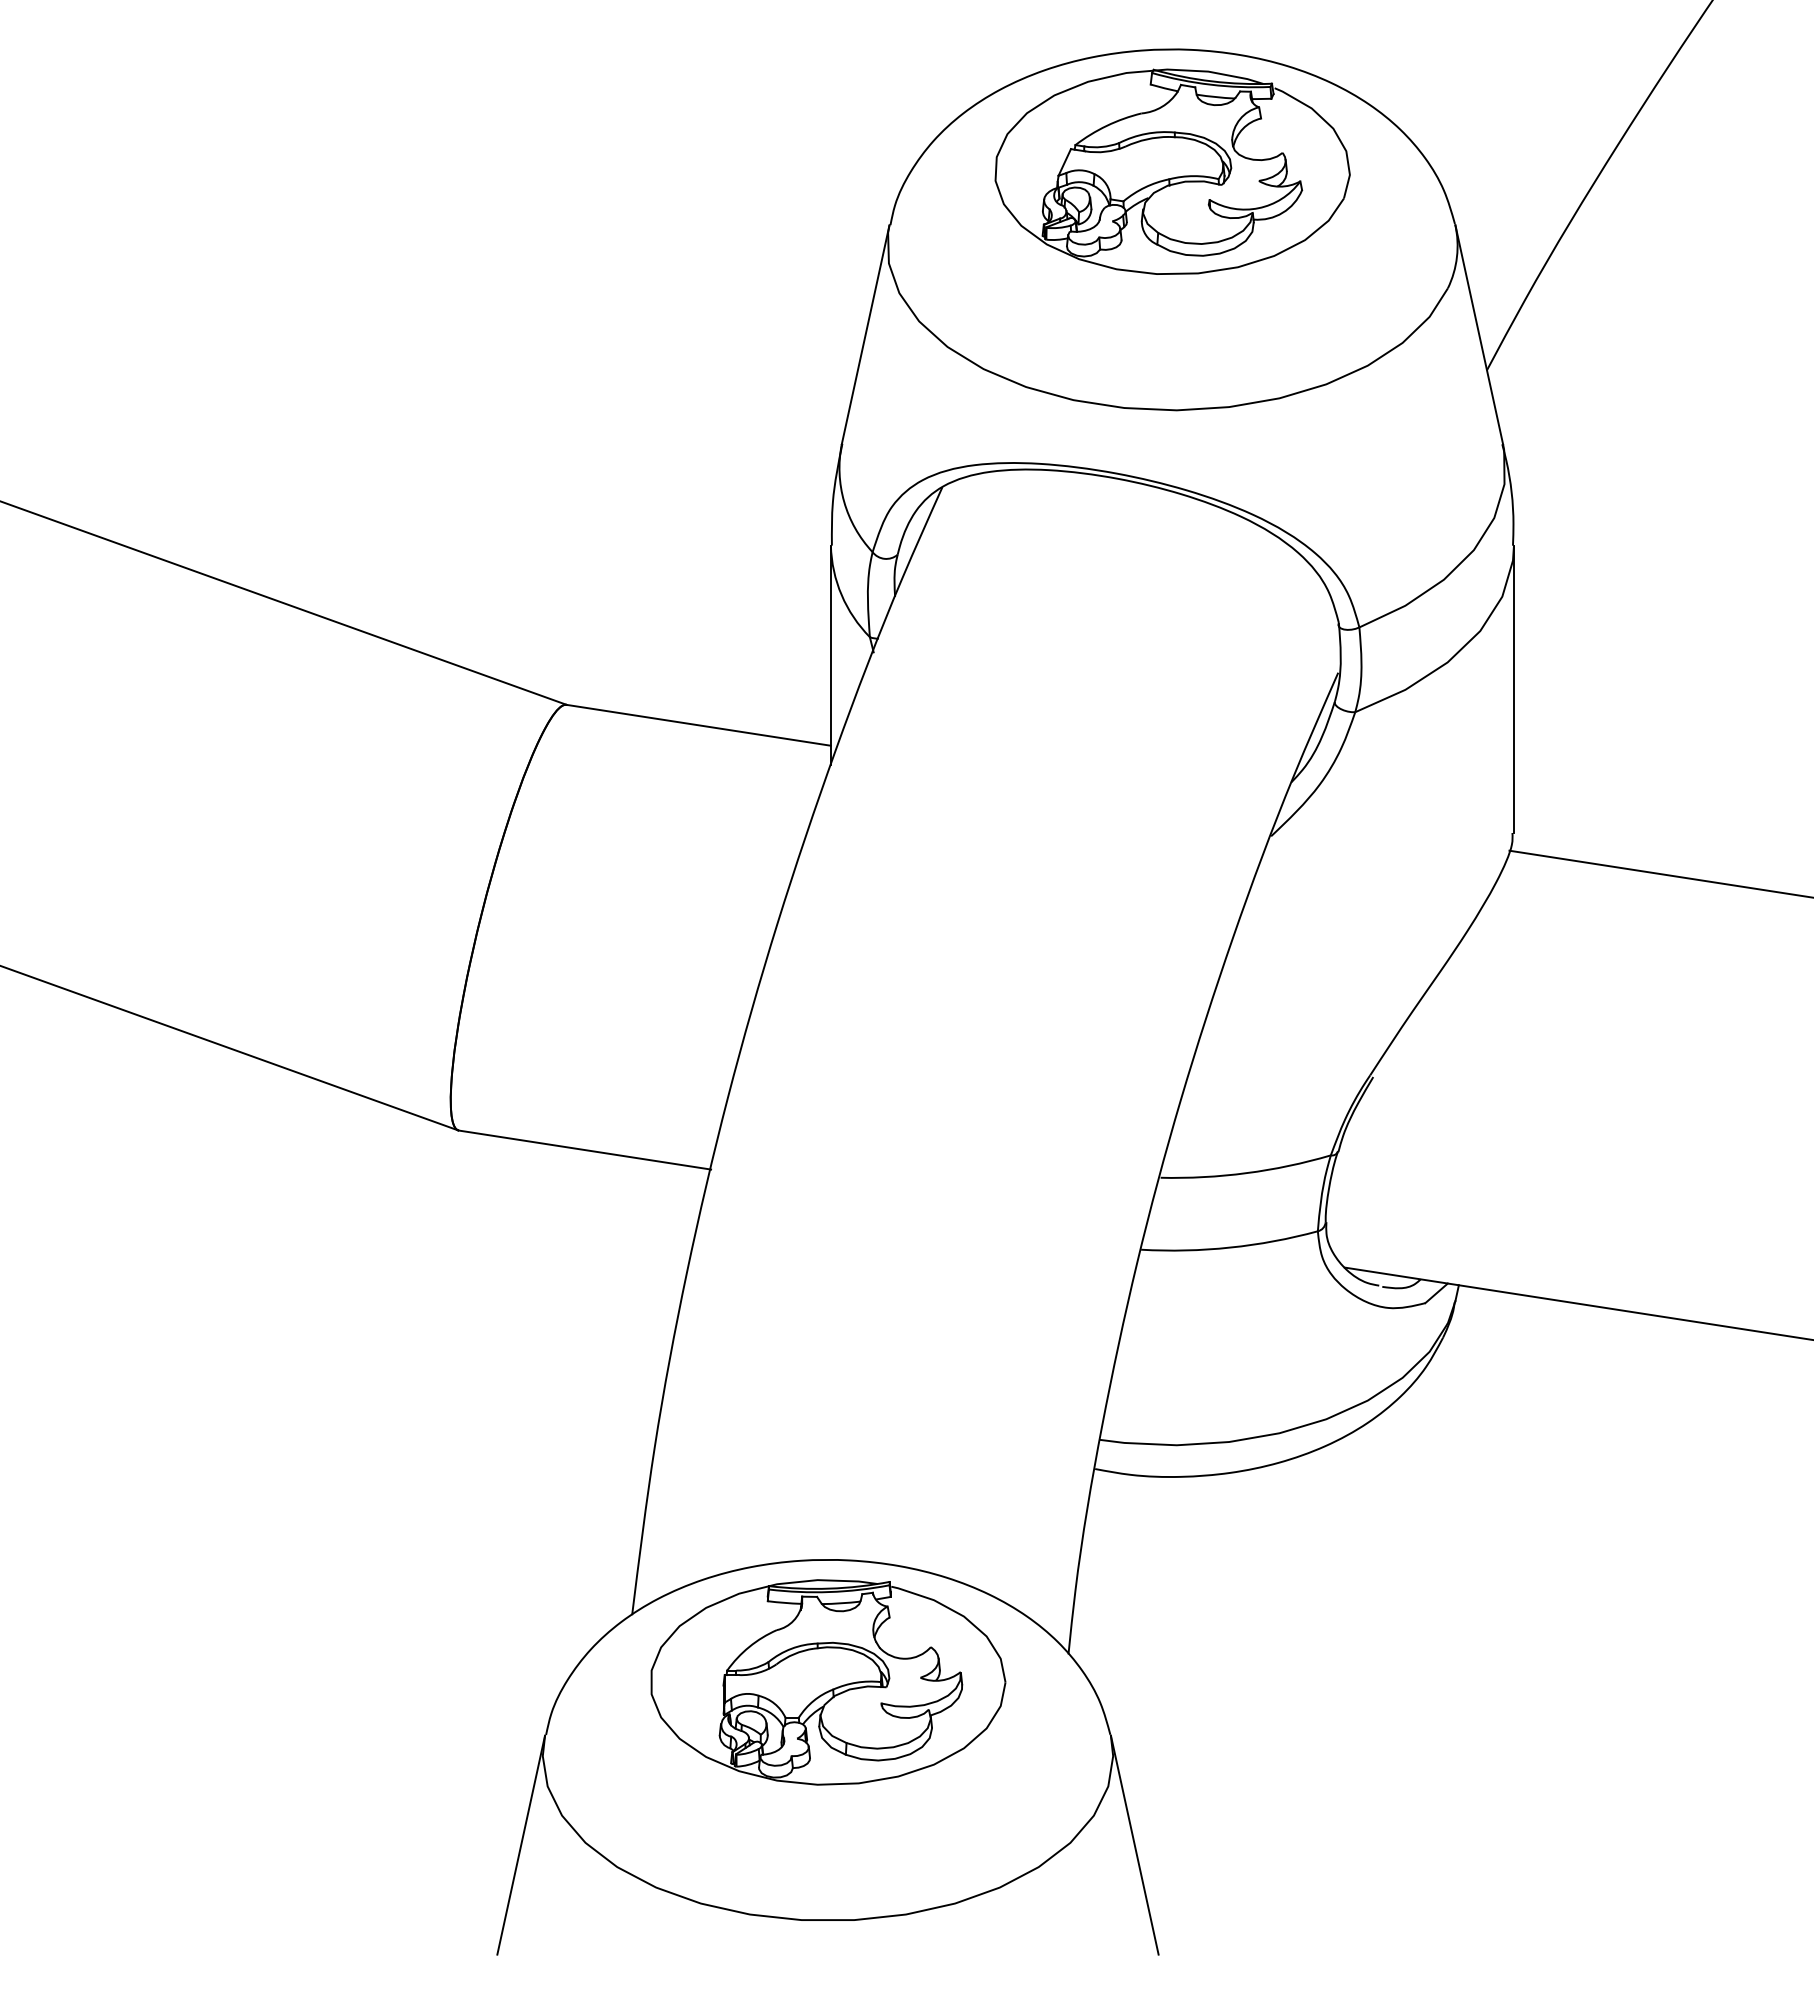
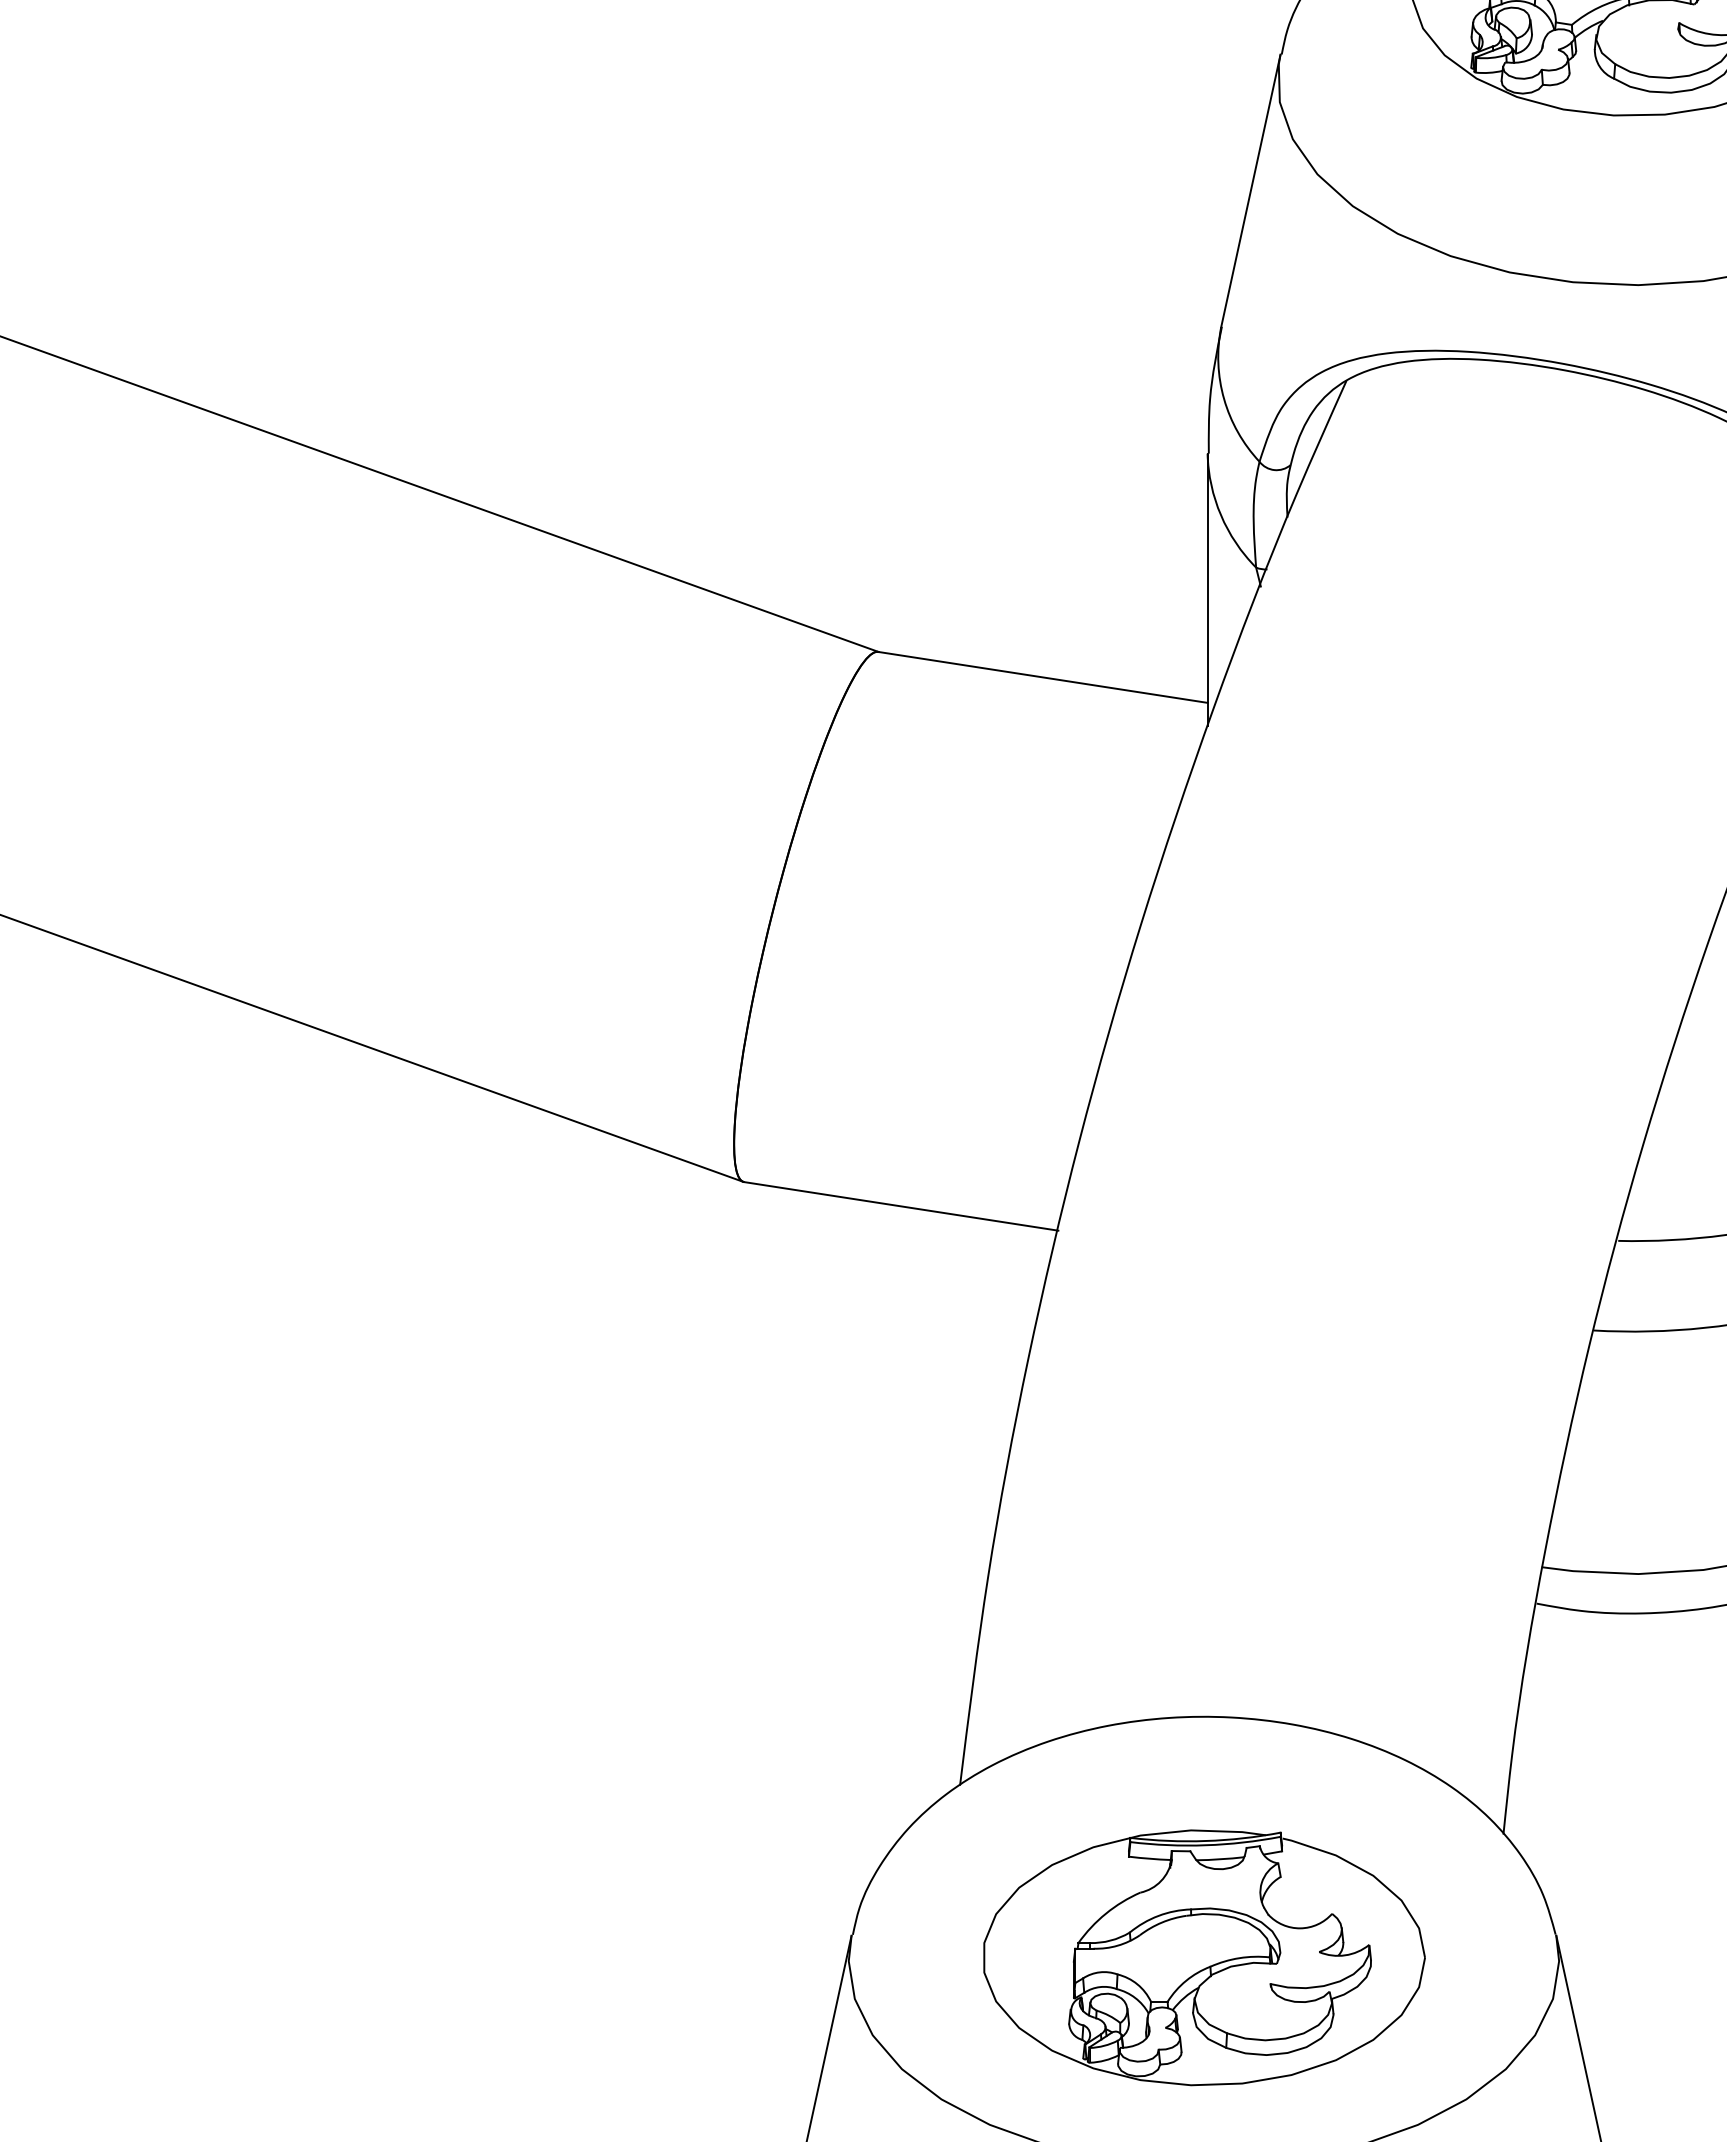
part: (828, 1682) -> (1204, 1957), moved

